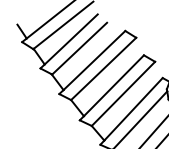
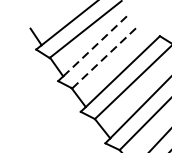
line: (71, 39) -> (95, 46), solid -> dashed
line: (79, 48) -> (104, 57), solid -> dashed

